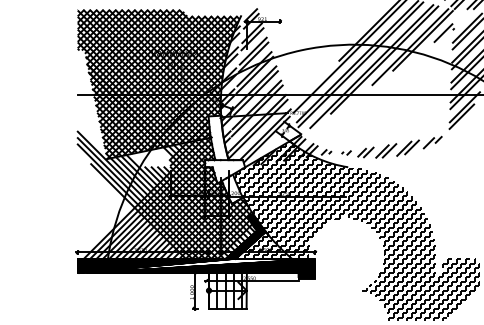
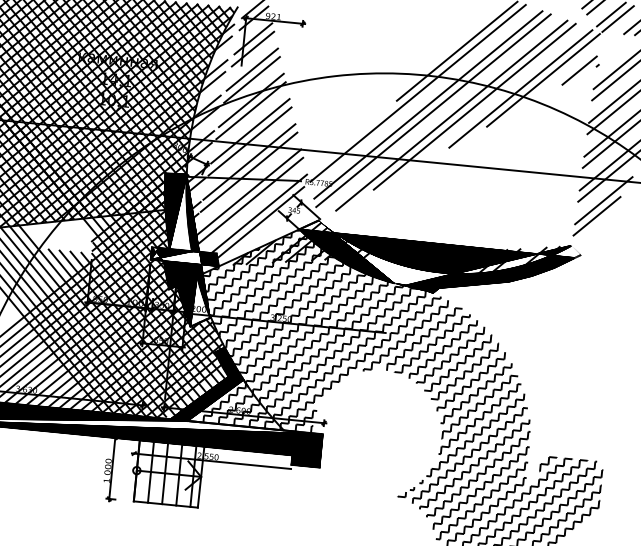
hatch: (371, 152) -> (436, 262), added
hatch: (225, 159) -> (186, 249), added

